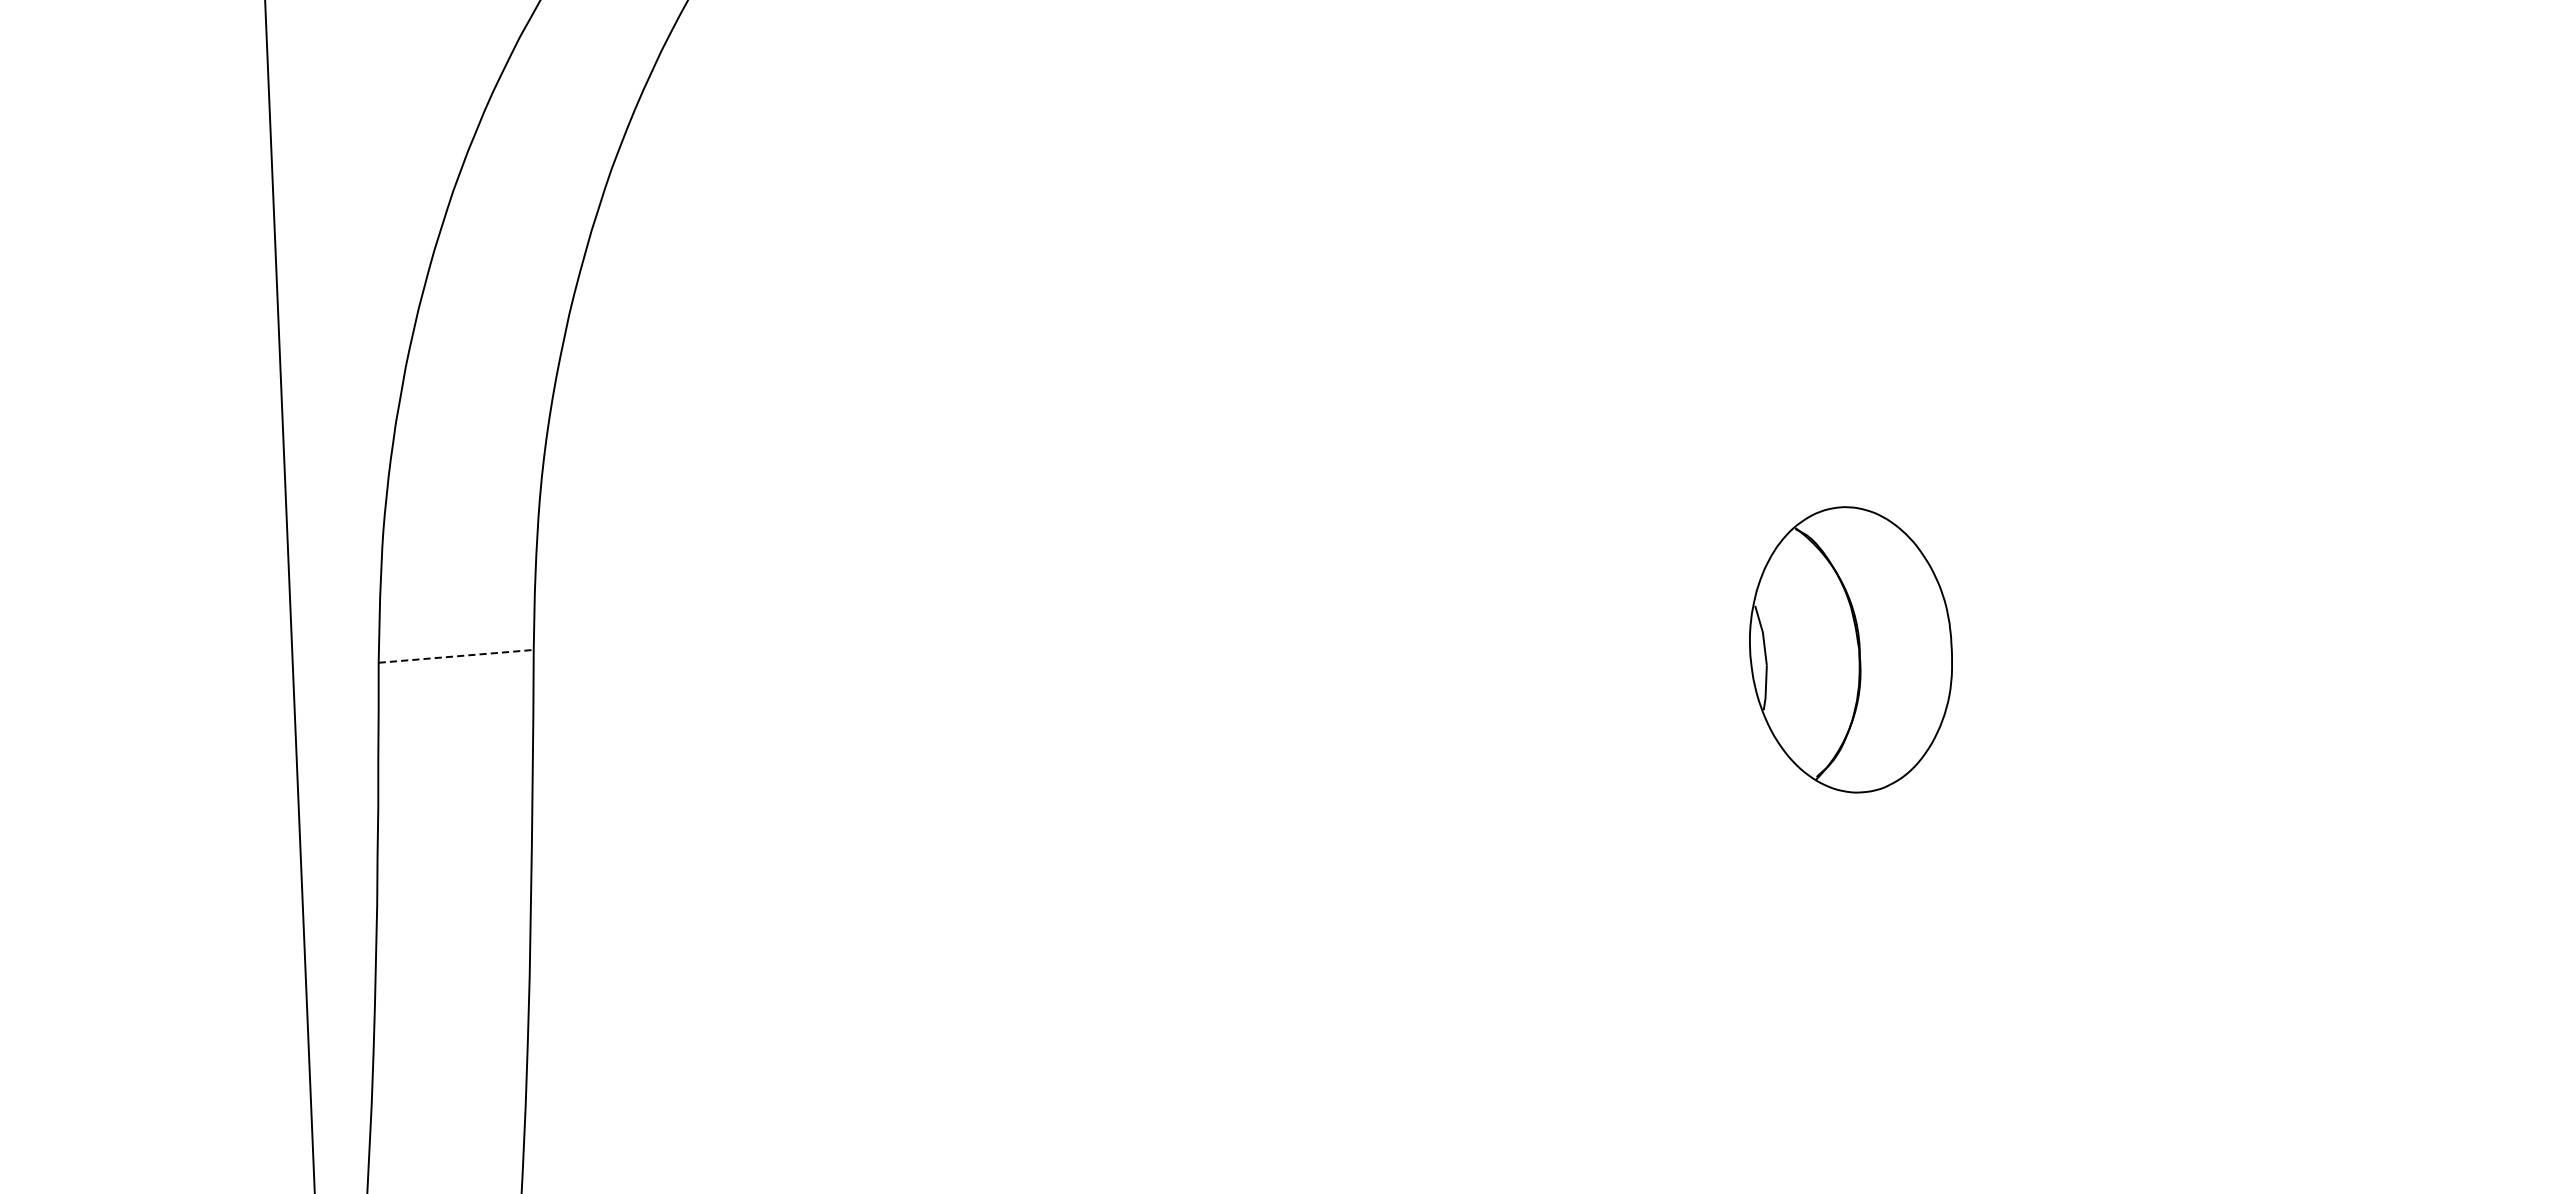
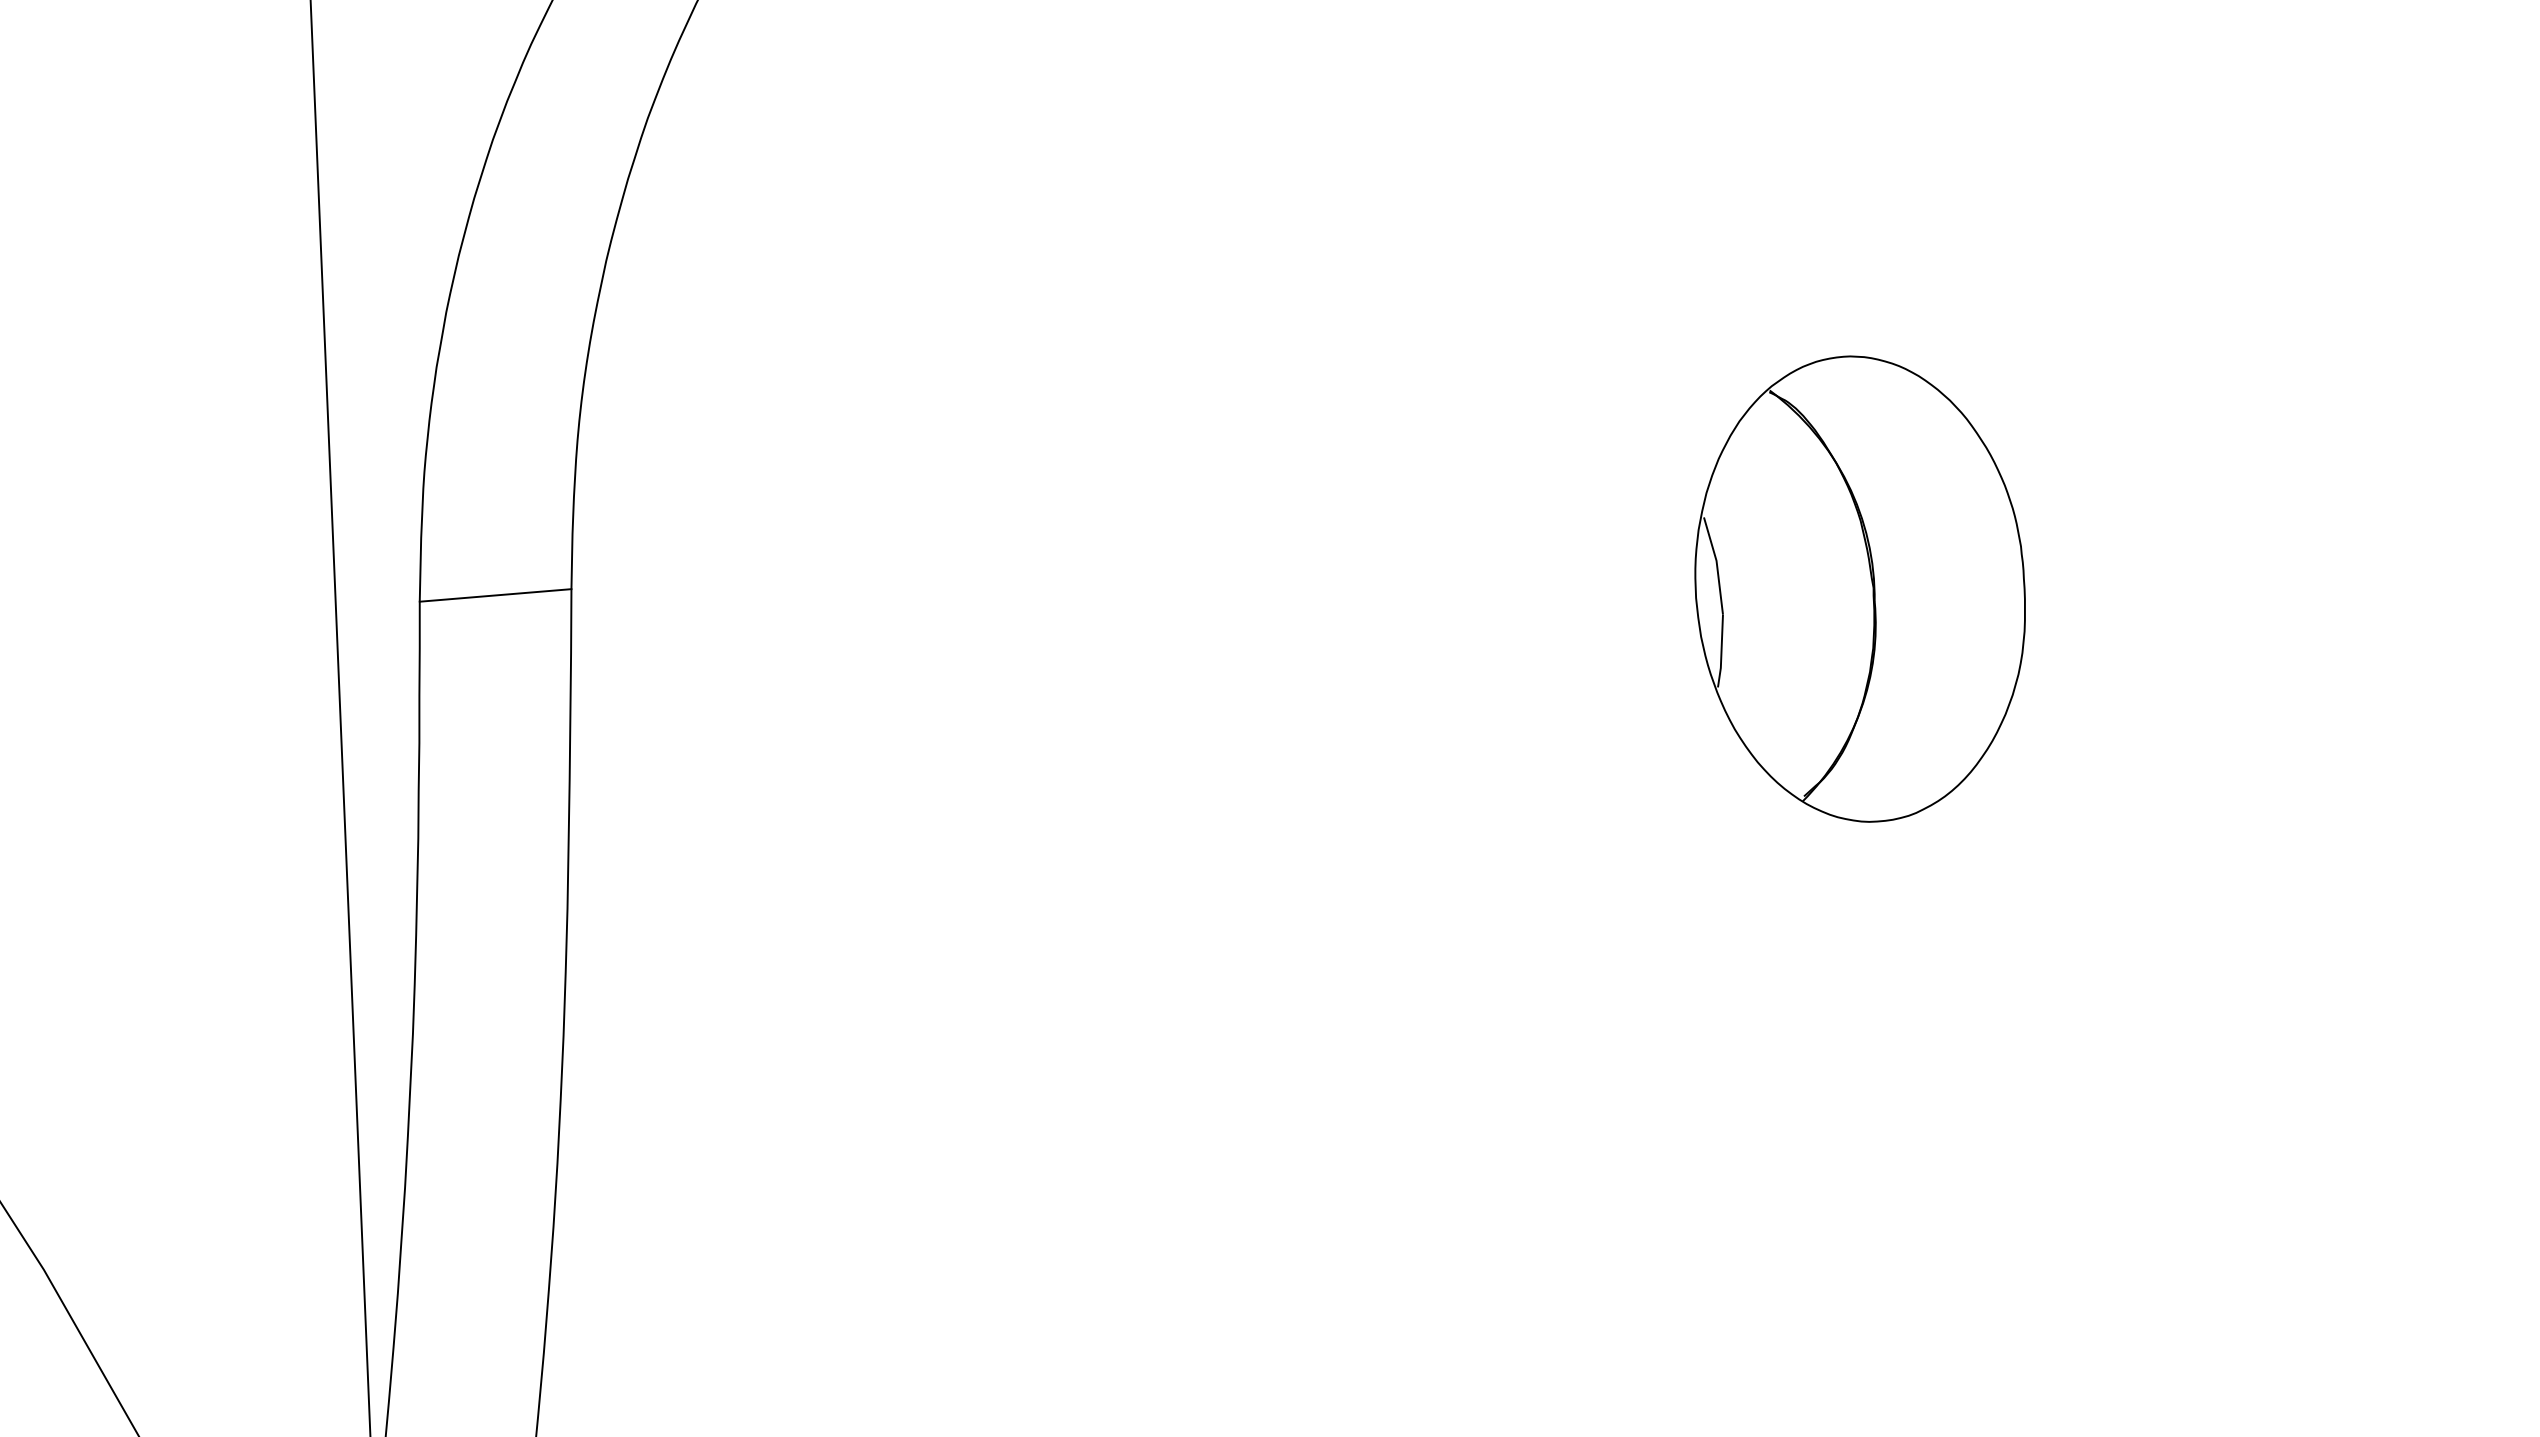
part: (1850, 649) -> (1859, 588), size x1.67
line: (457, 656) -> (496, 595), dashed -> solid

